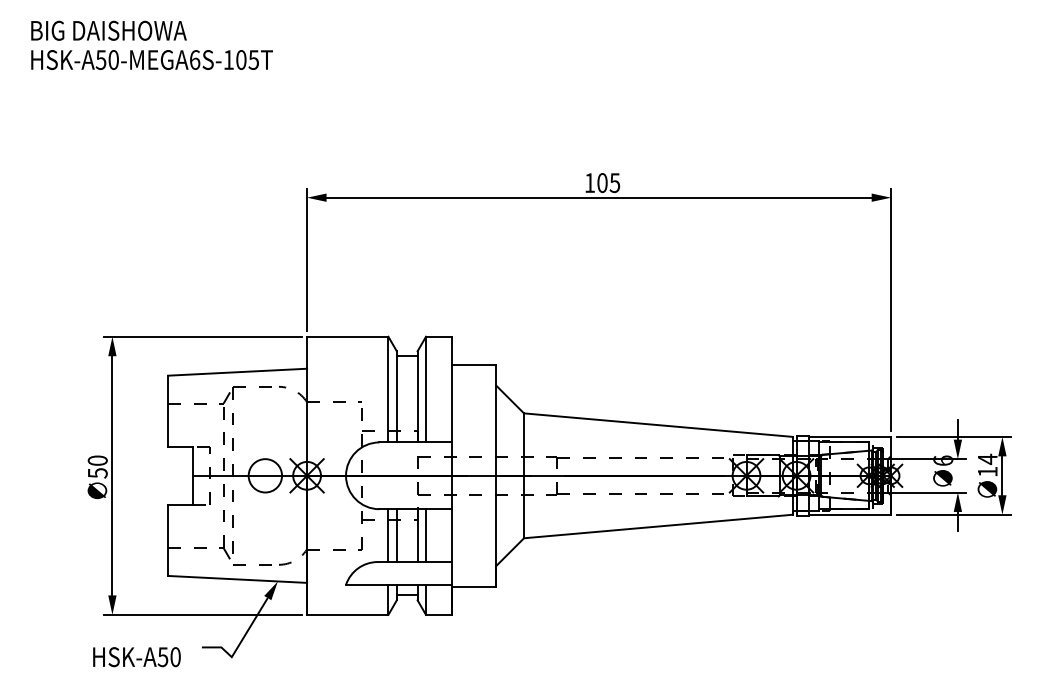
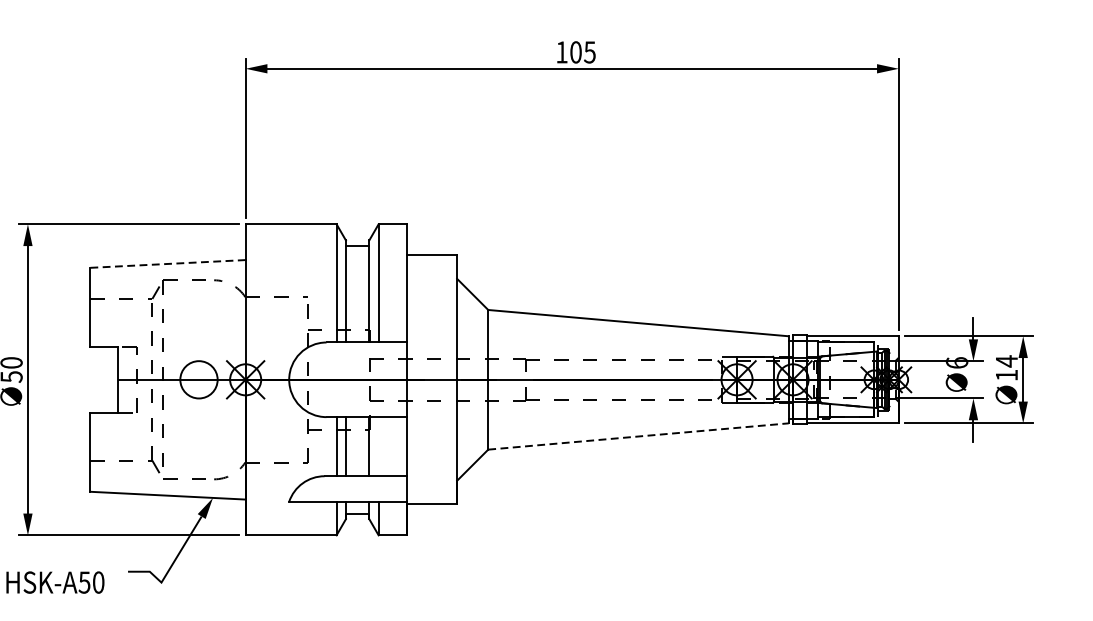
line: (237, 372) -> (167, 264), solid -> dashed
line: (658, 526) -> (638, 436), solid -> dashed
line: (426, 535) -> (379, 446), removed

